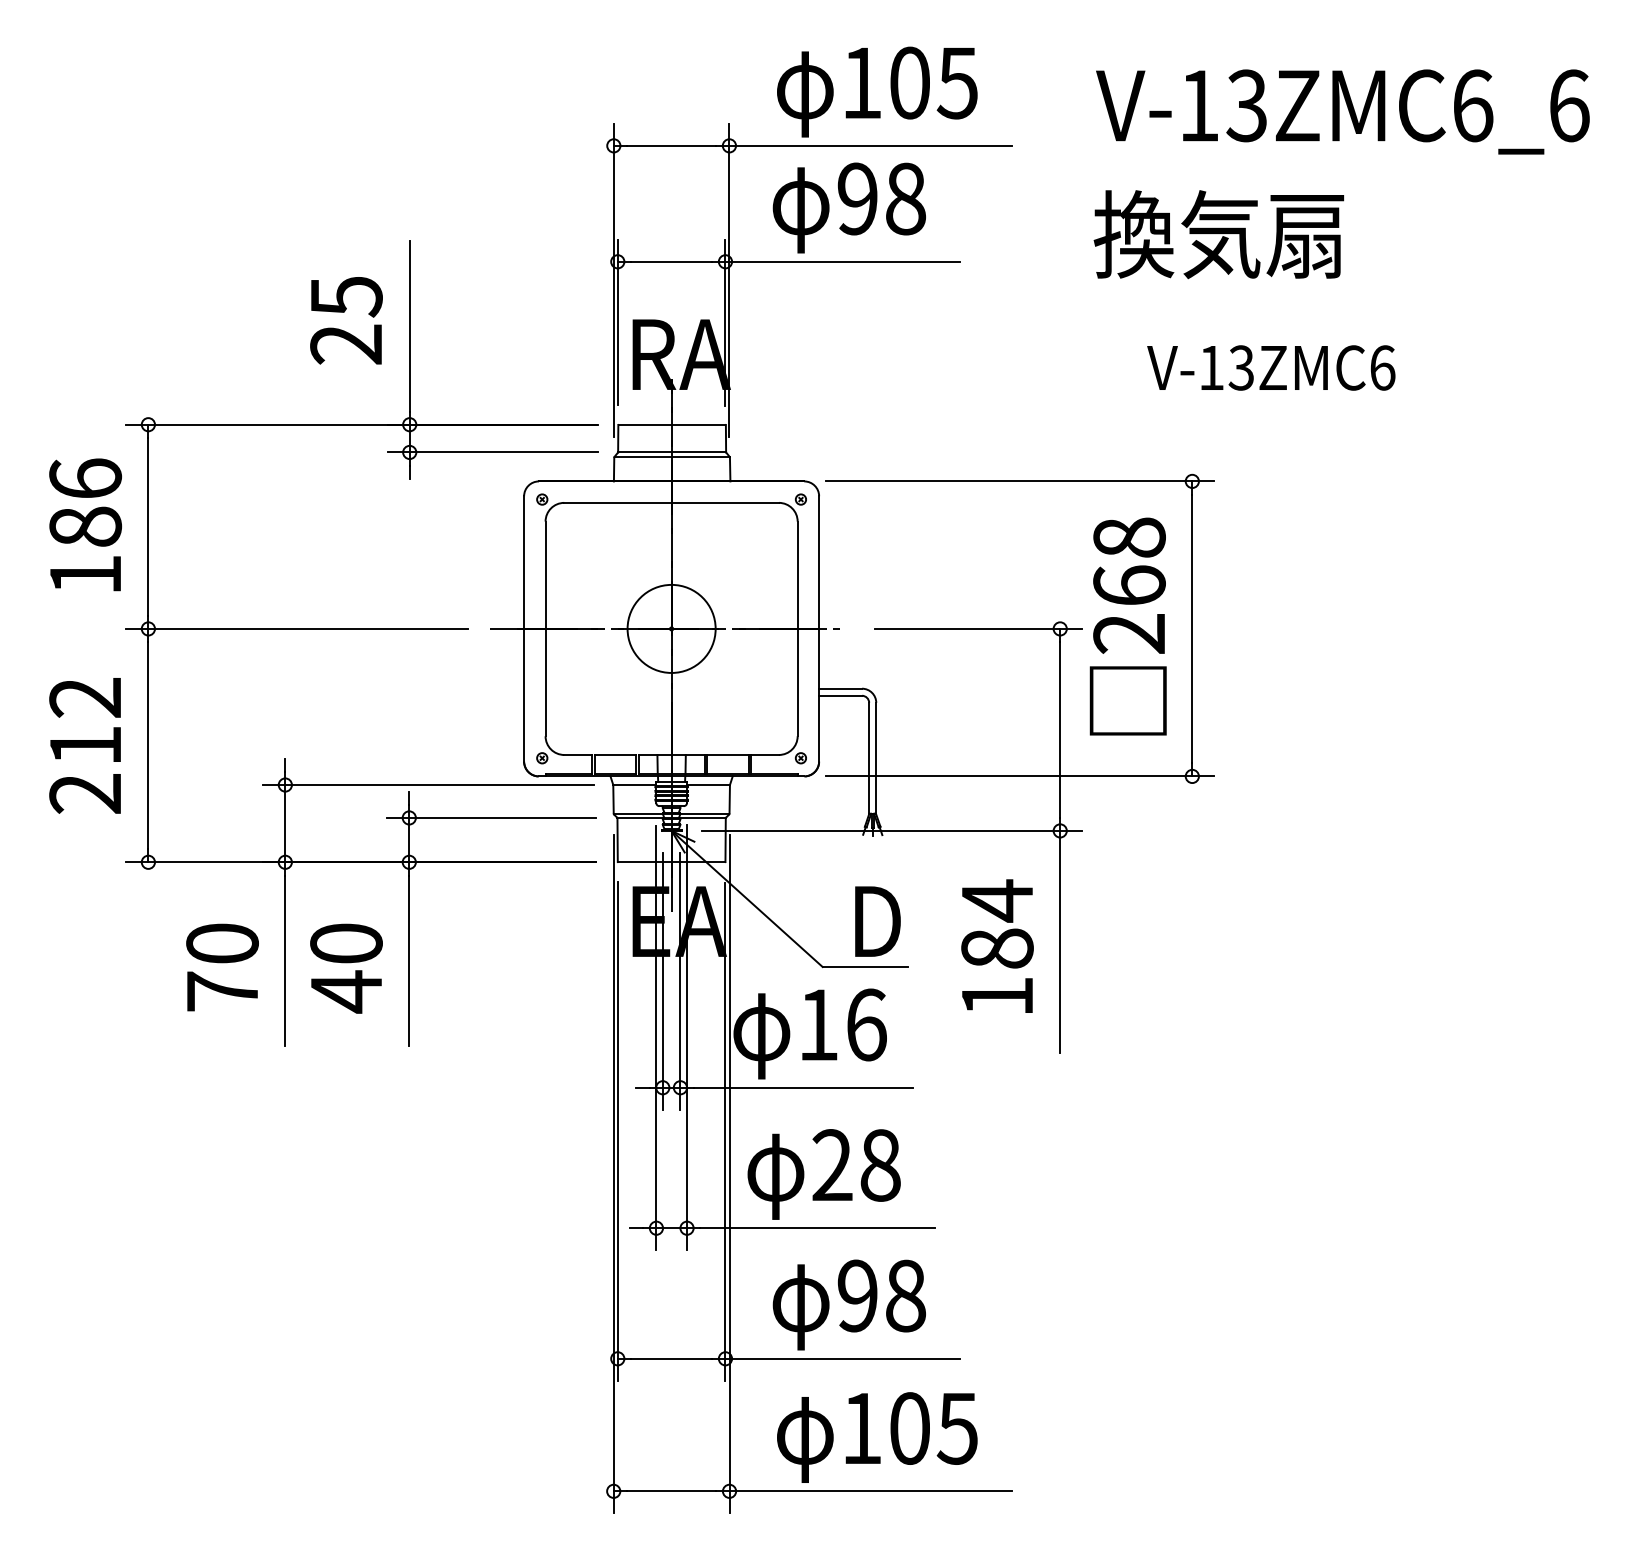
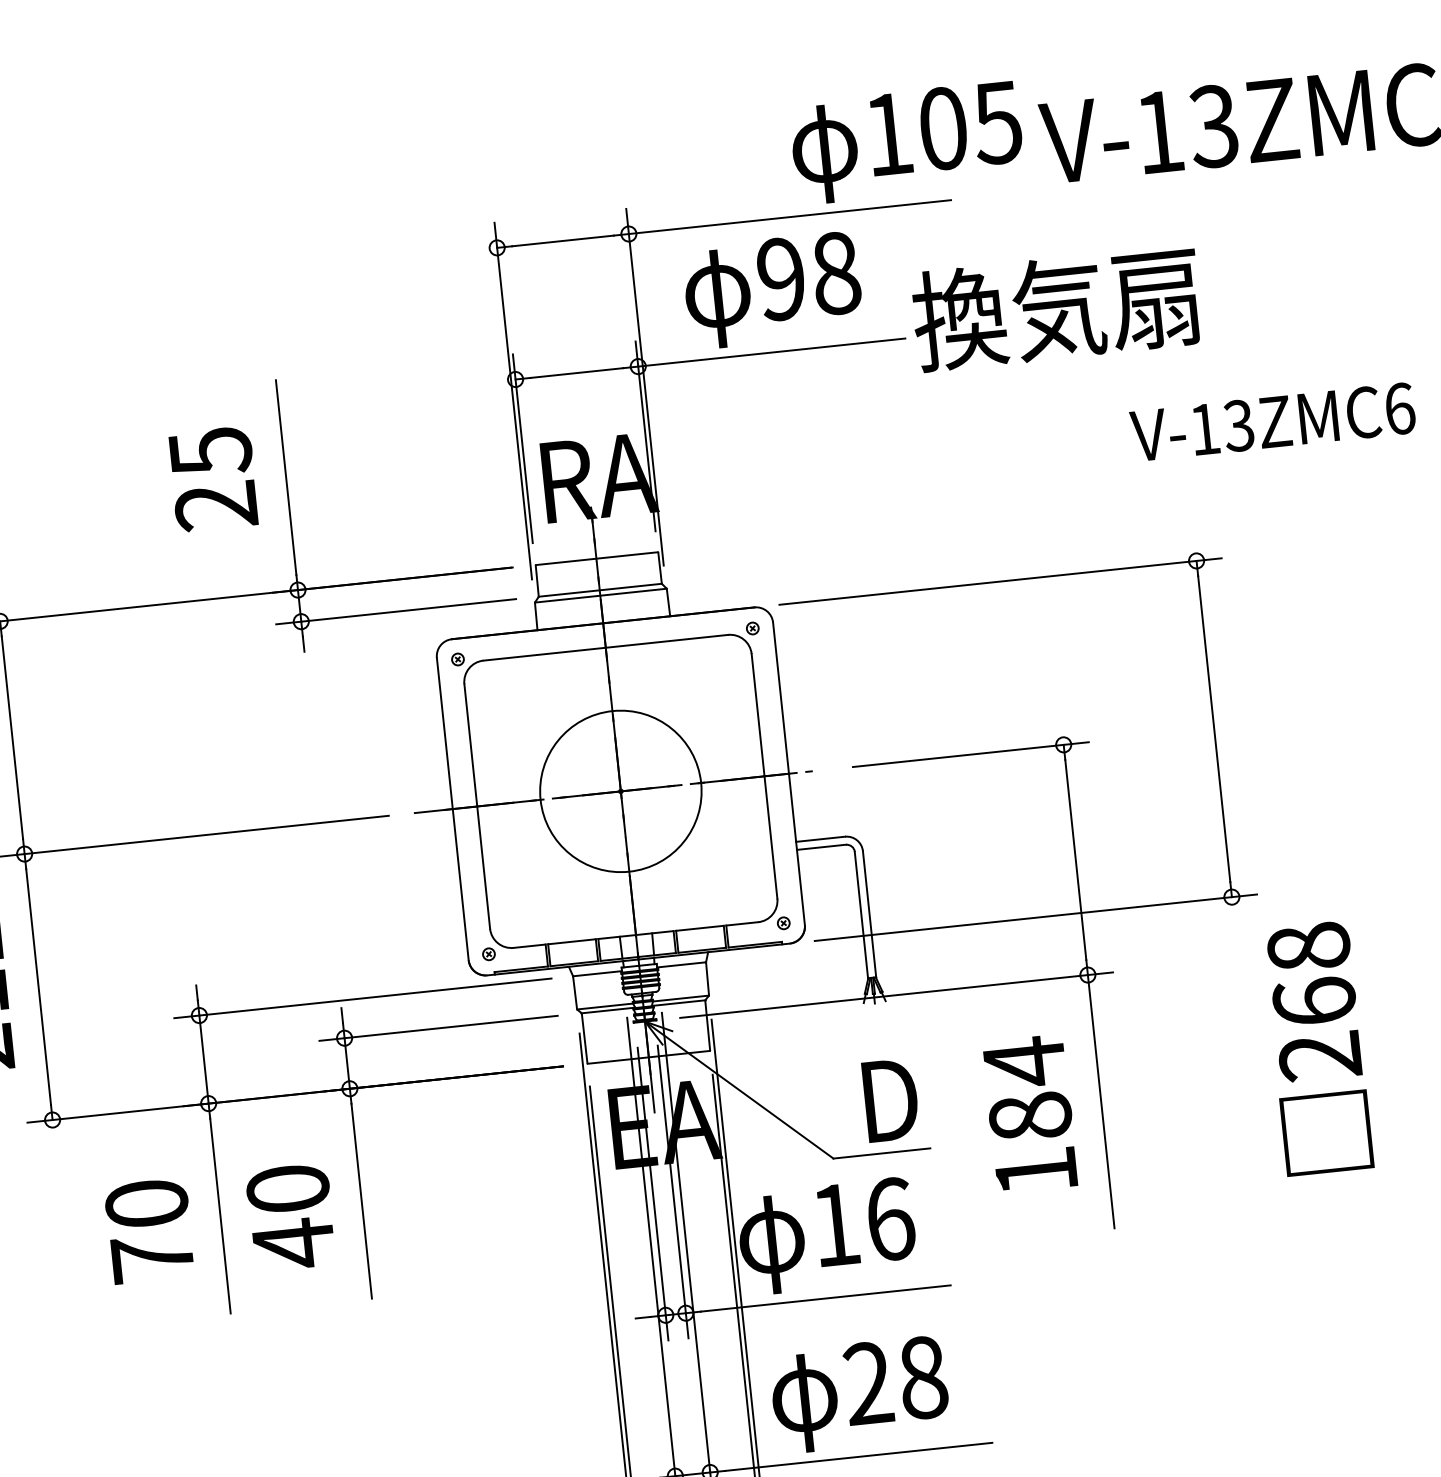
text: (877, 91) -> (907, 142), moved
text: (1218, 234) -> (1056, 308), moved
text: (1127, 626) -> (1317, 1048), moved
circle: (671, 628) -> (620, 790), size x1.6

